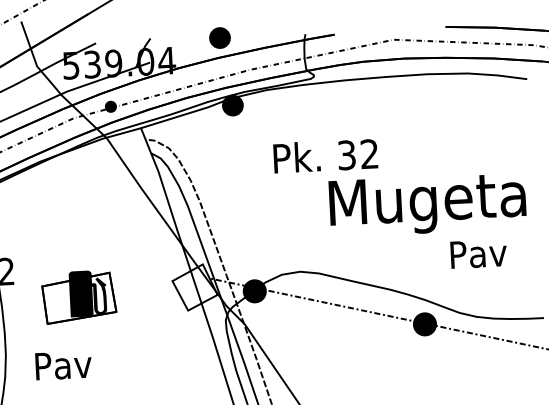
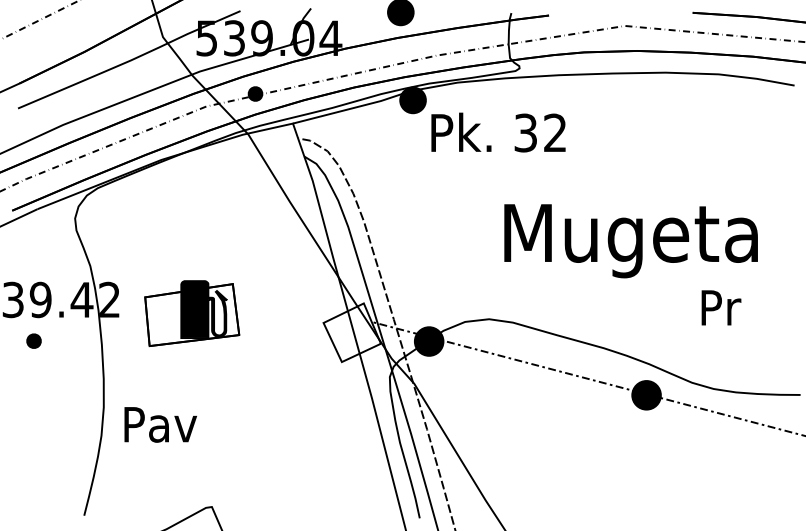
text: (325, 155) -> (498, 132), moved
text: (427, 205) -> (630, 241), moved
text: (478, 253) -> (720, 307), Pav -> Pr
part: (79, 297) -> (192, 313), moved
text: (63, 365) -> (160, 424), moved

